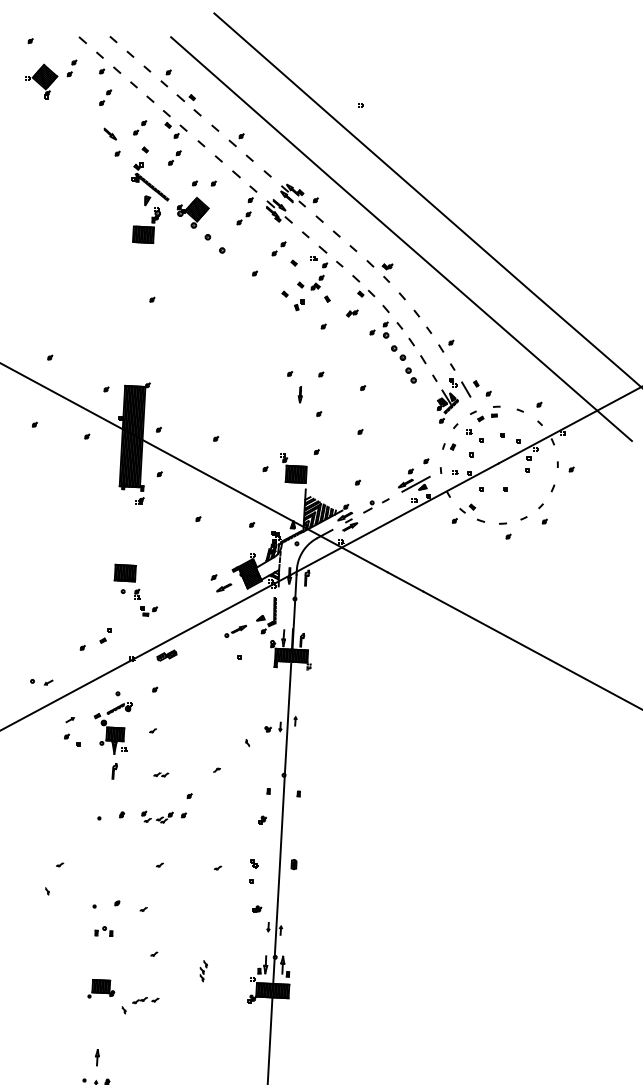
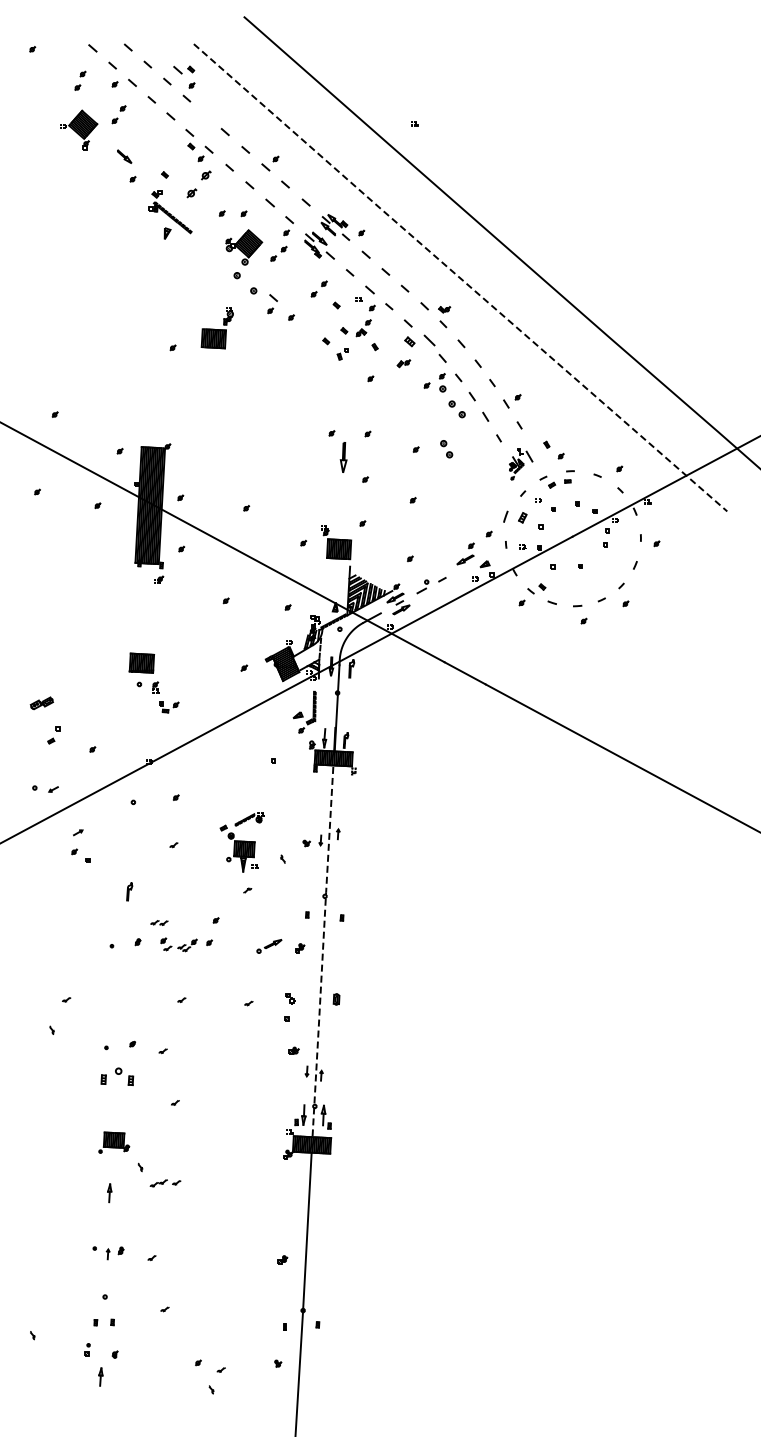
part: (41, 81) -> (79, 129), moved
part: (186, 97) -> (184, 69), moved
part: (139, 127) -> (158, 149), removed
part: (174, 158) -> (198, 184), size x1.6
part: (193, 212) -> (244, 247), moved
part: (145, 225) -> (216, 328), moved
line: (401, 239) -> (460, 278), solid -> dashed
part: (238, 262) -> (272, 304), added
part: (365, 293) -> (419, 340), size x1.6
part: (410, 375) -> (446, 449), moved
part: (300, 394) -> (343, 457), size x1.6
part: (453, 400) -> (520, 464), size x0.6
part: (449, 446) -> (515, 517), size x1.6
line: (416, 484) -> (477, 560), removed
part: (223, 588) -> (255, 680), removed
part: (235, 631) -> (269, 946), moved
part: (105, 635) -> (53, 735), moved
part: (166, 655) -> (41, 703), moved
part: (112, 728) -> (241, 842), moved
part: (161, 774) -> (159, 922), moved
line: (281, 823) -> (322, 951), solid -> dashed
part: (103, 931) -> (116, 1076), size x1.6
part: (203, 970) -> (232, 1121), removed
part: (145, 1000) -> (165, 1183), moved
part: (97, 1057) -> (109, 1193), moved

